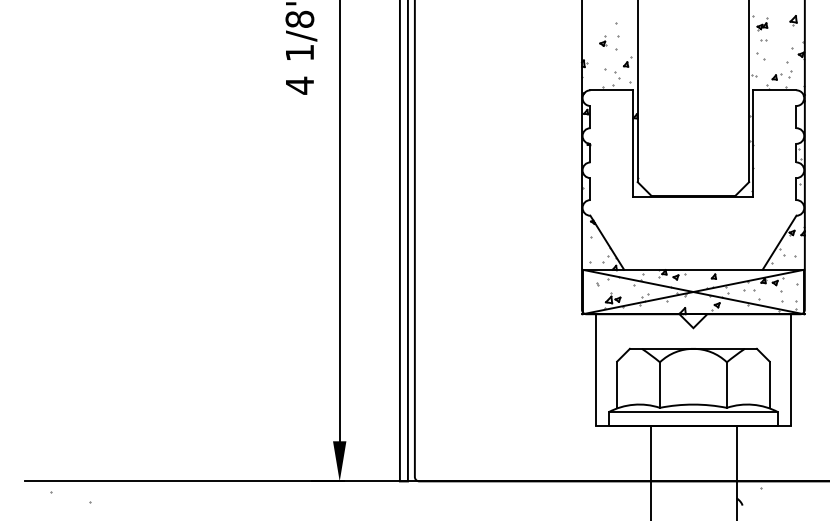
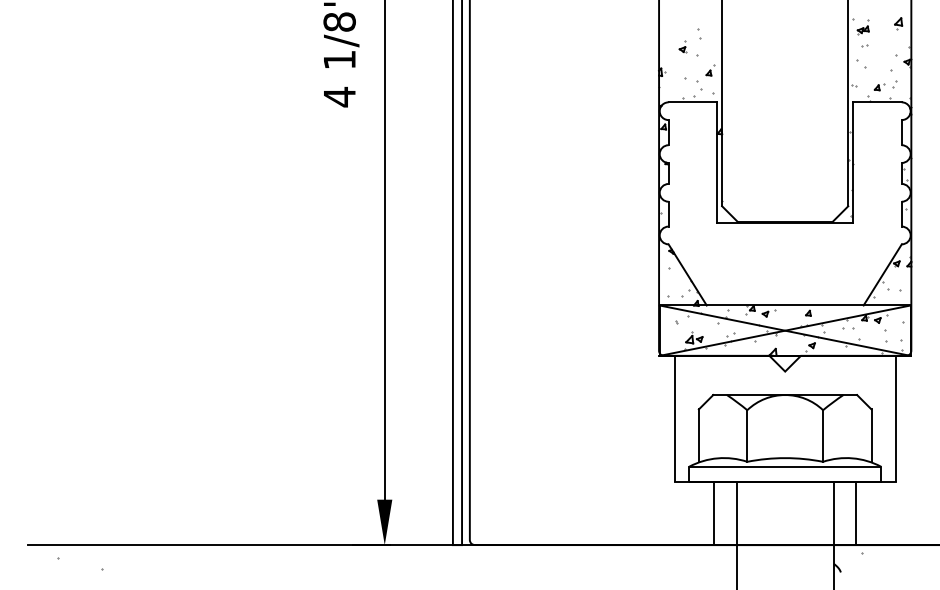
part: (617, 30) -> (699, 34), size x0.62
line: (630, 453) -> (713, 513), added
line: (756, 453) -> (856, 513), added

